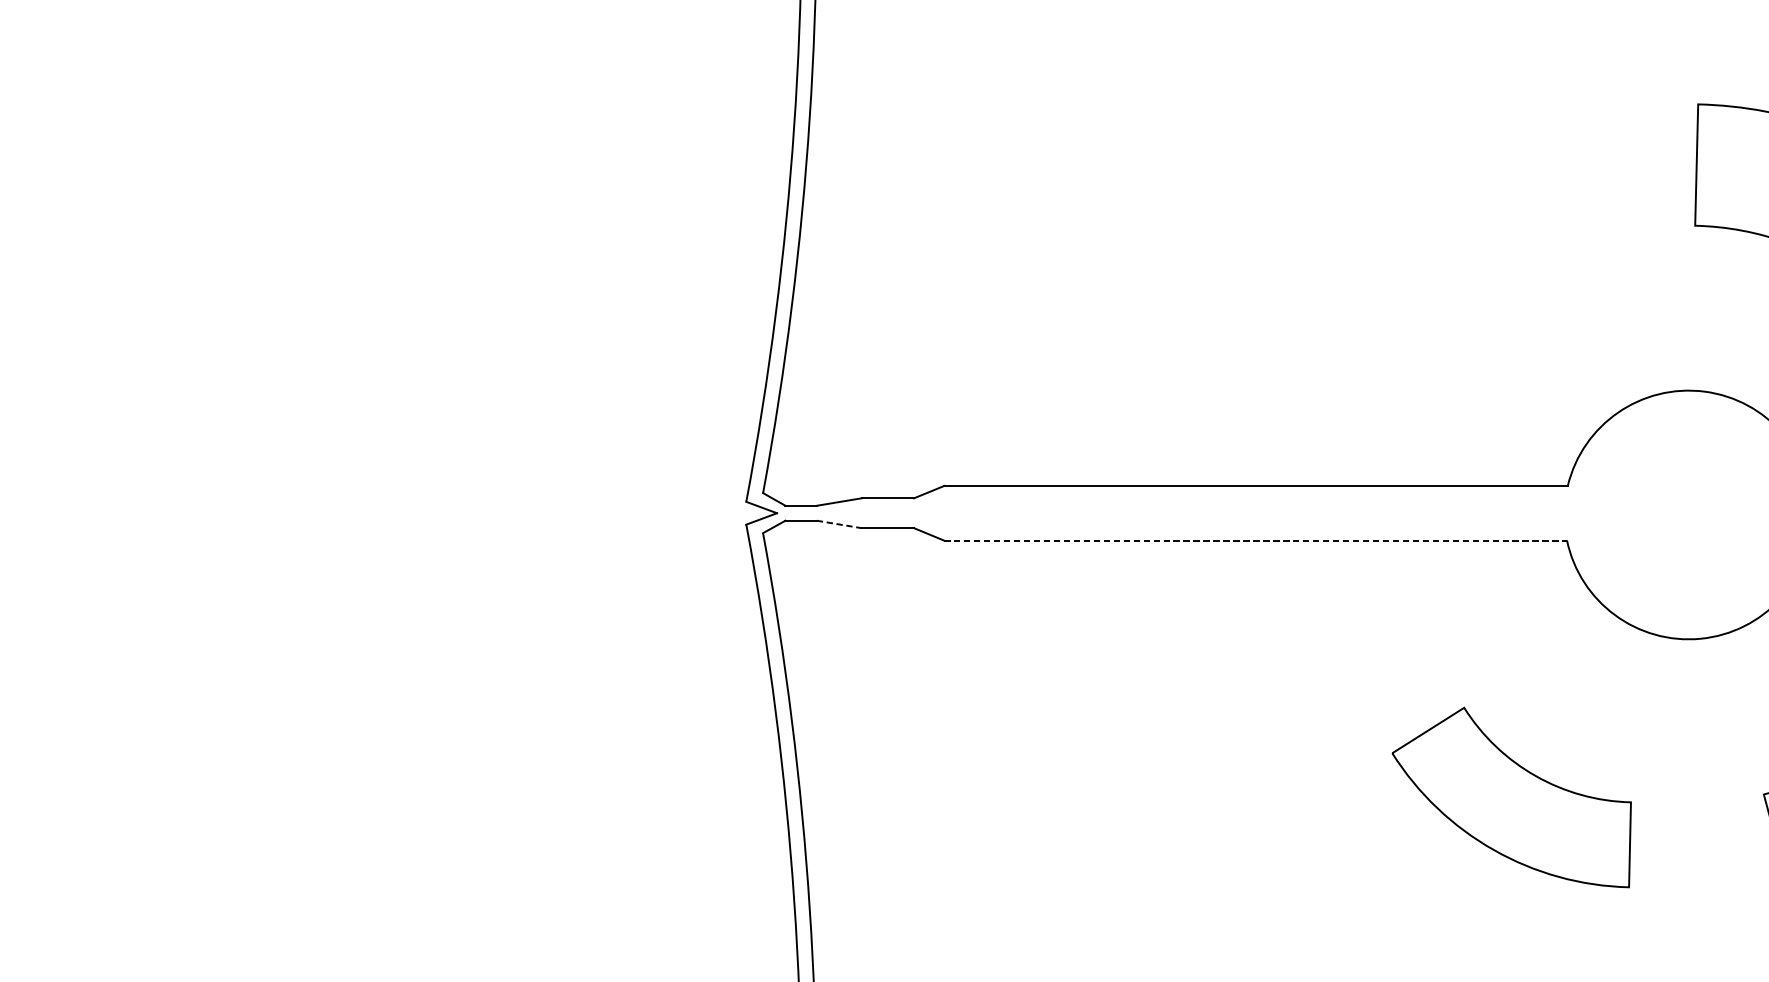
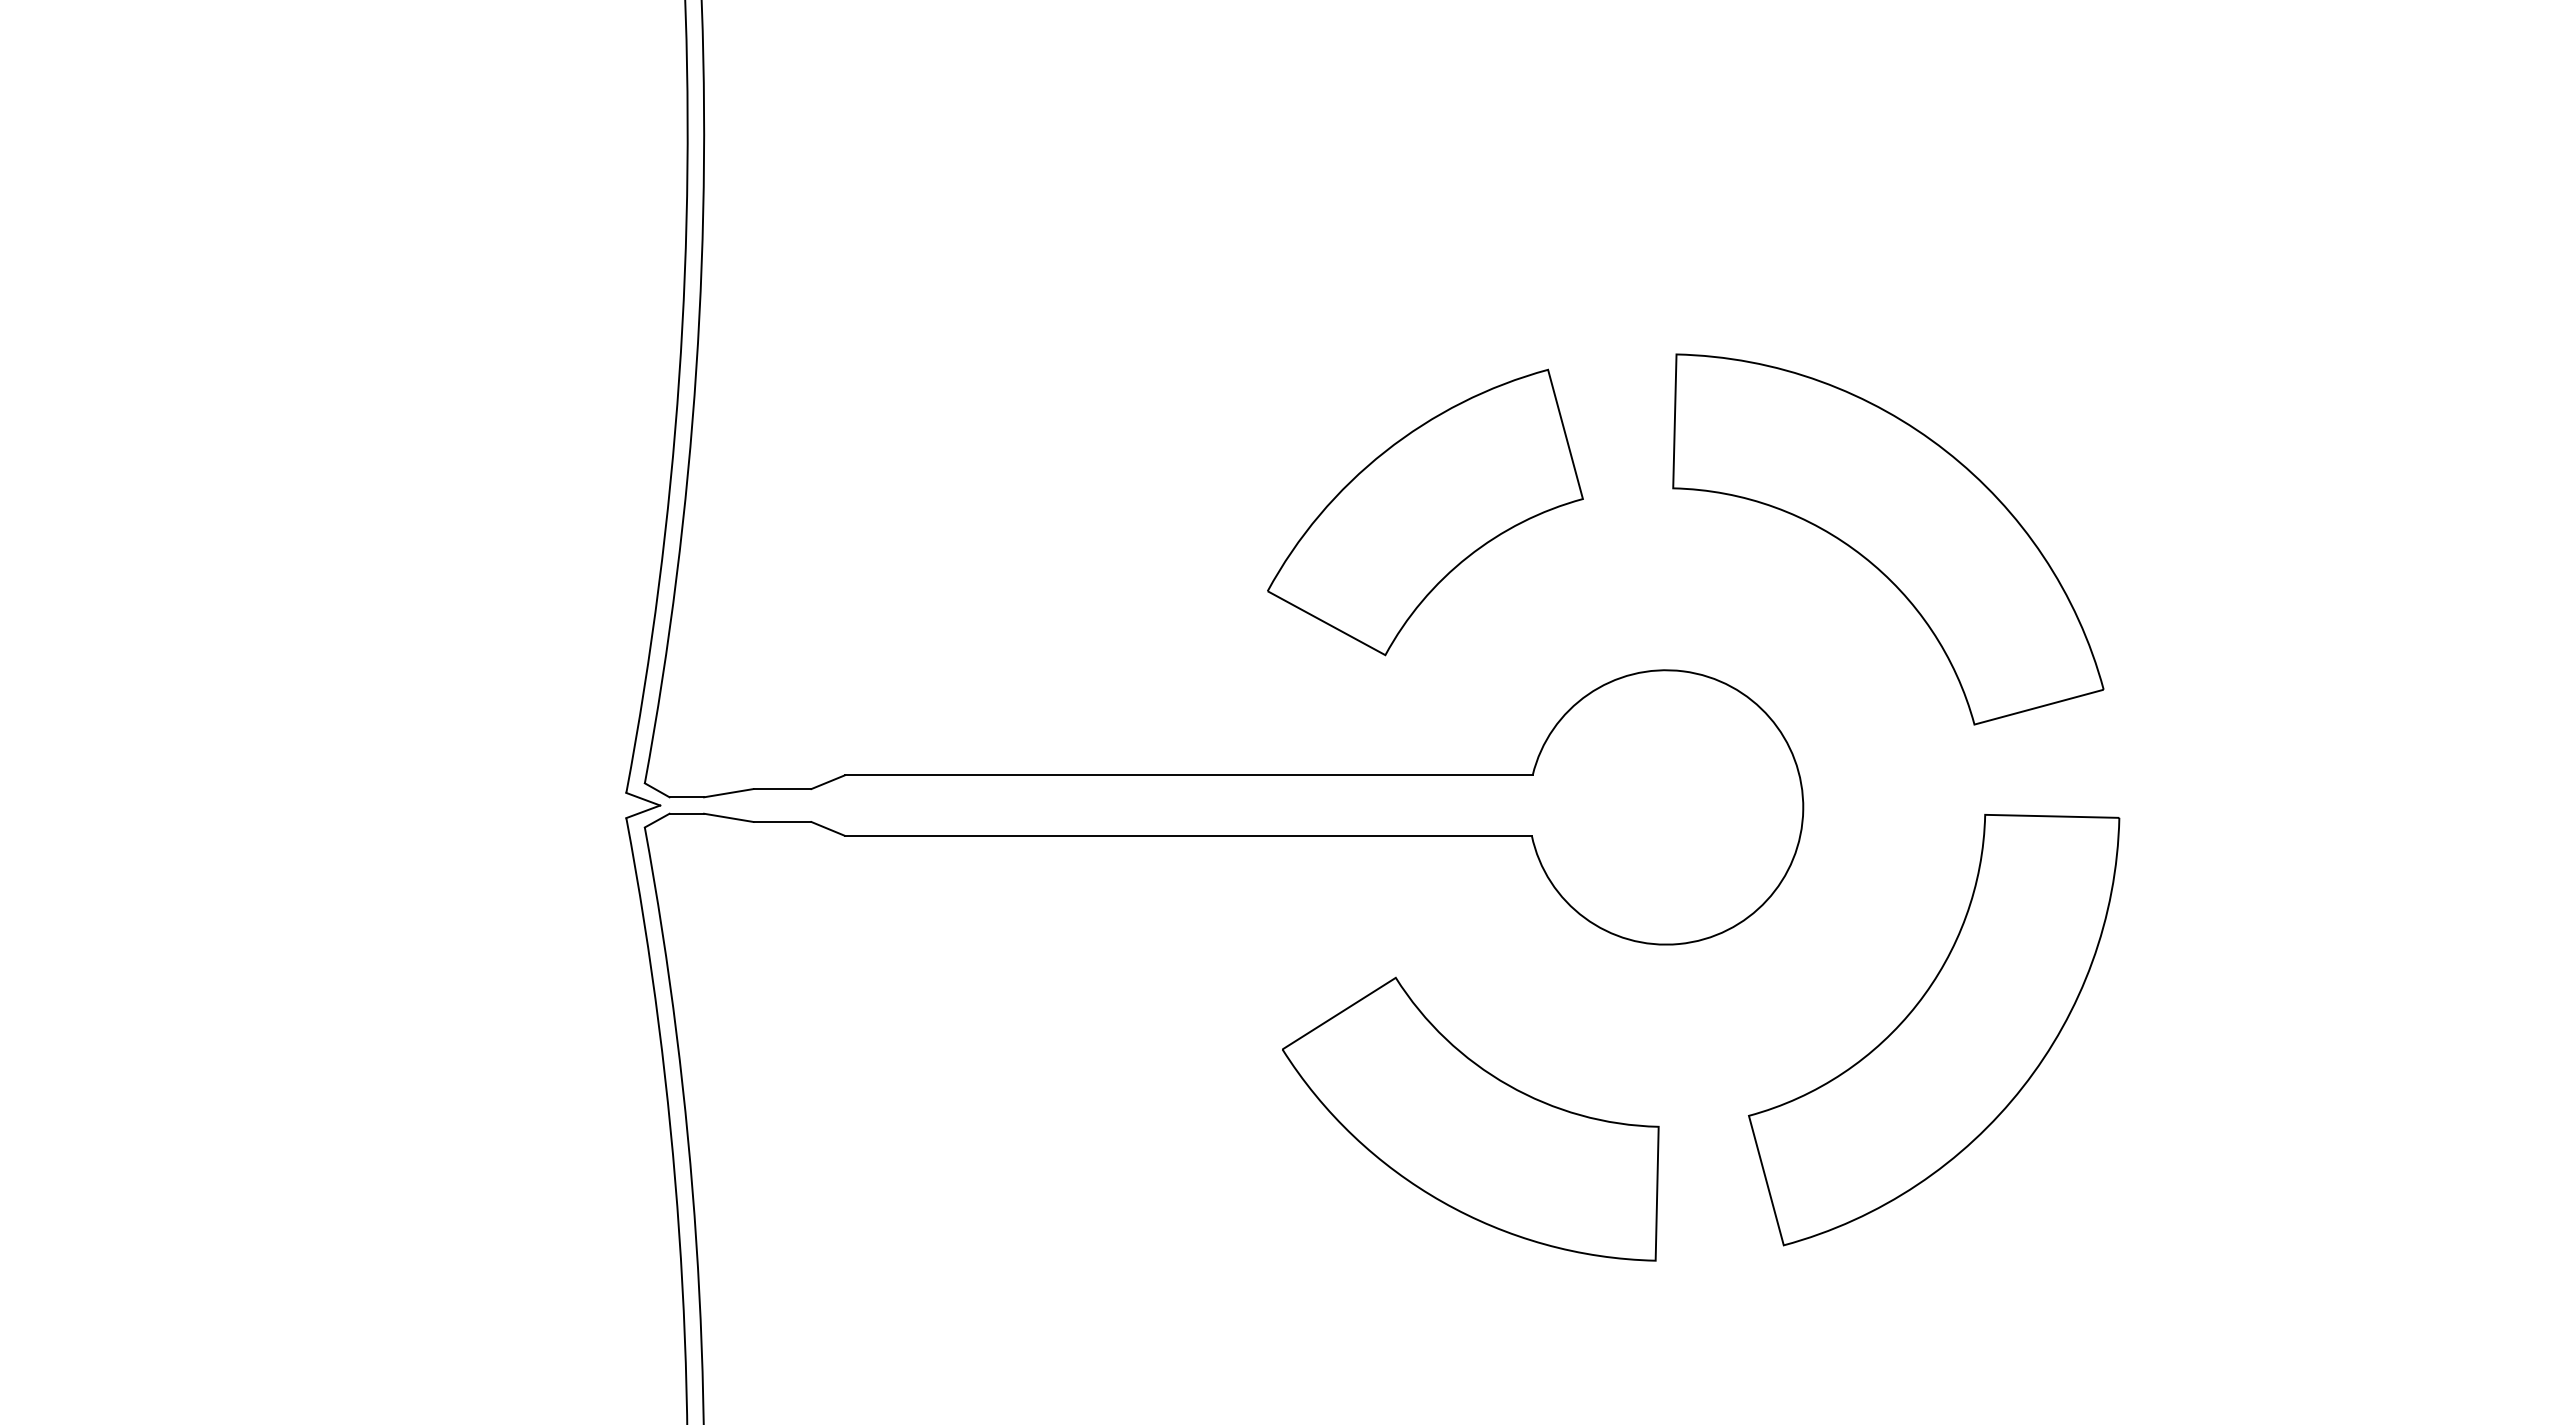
part: (1470, 247) -> (1425, 512), added
line: (839, 524) -> (729, 817), dashed -> solid
line: (1255, 540) -> (1188, 835), dashed -> solid
part: (1511, 796) -> (1470, 1118), size x1.43

